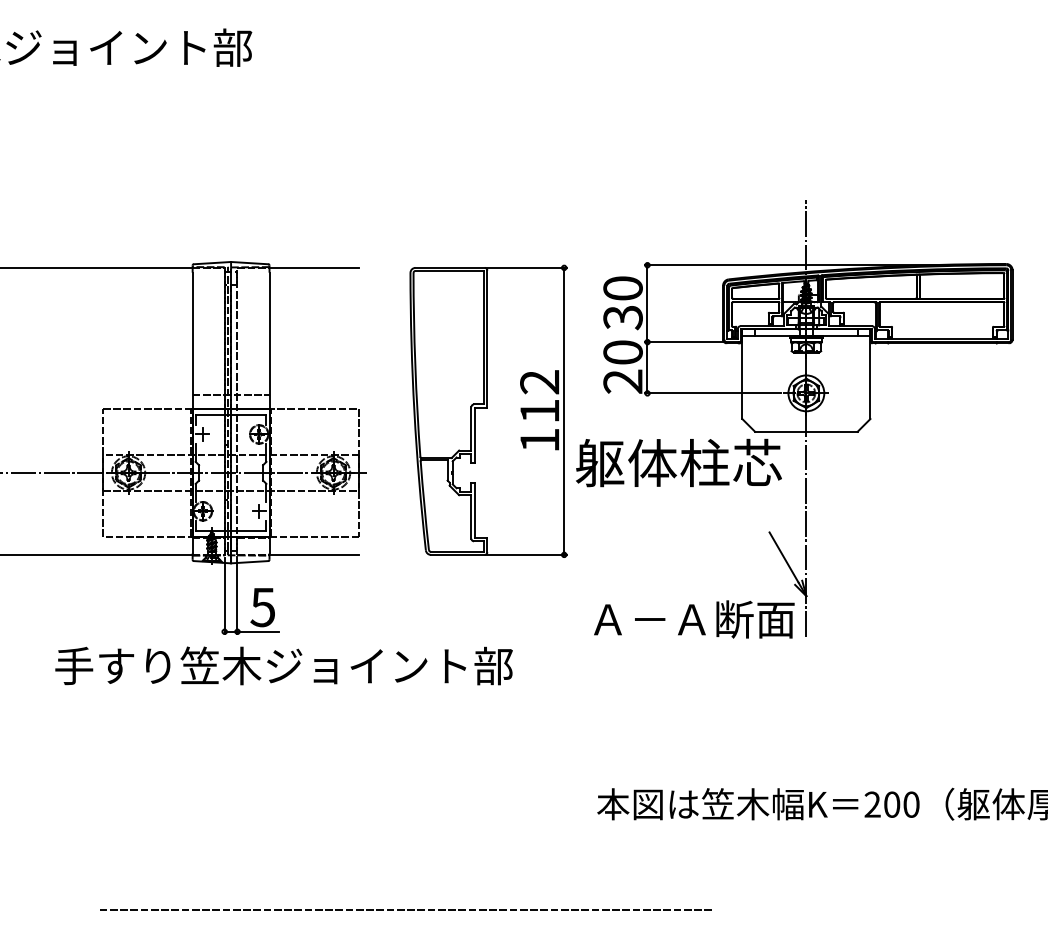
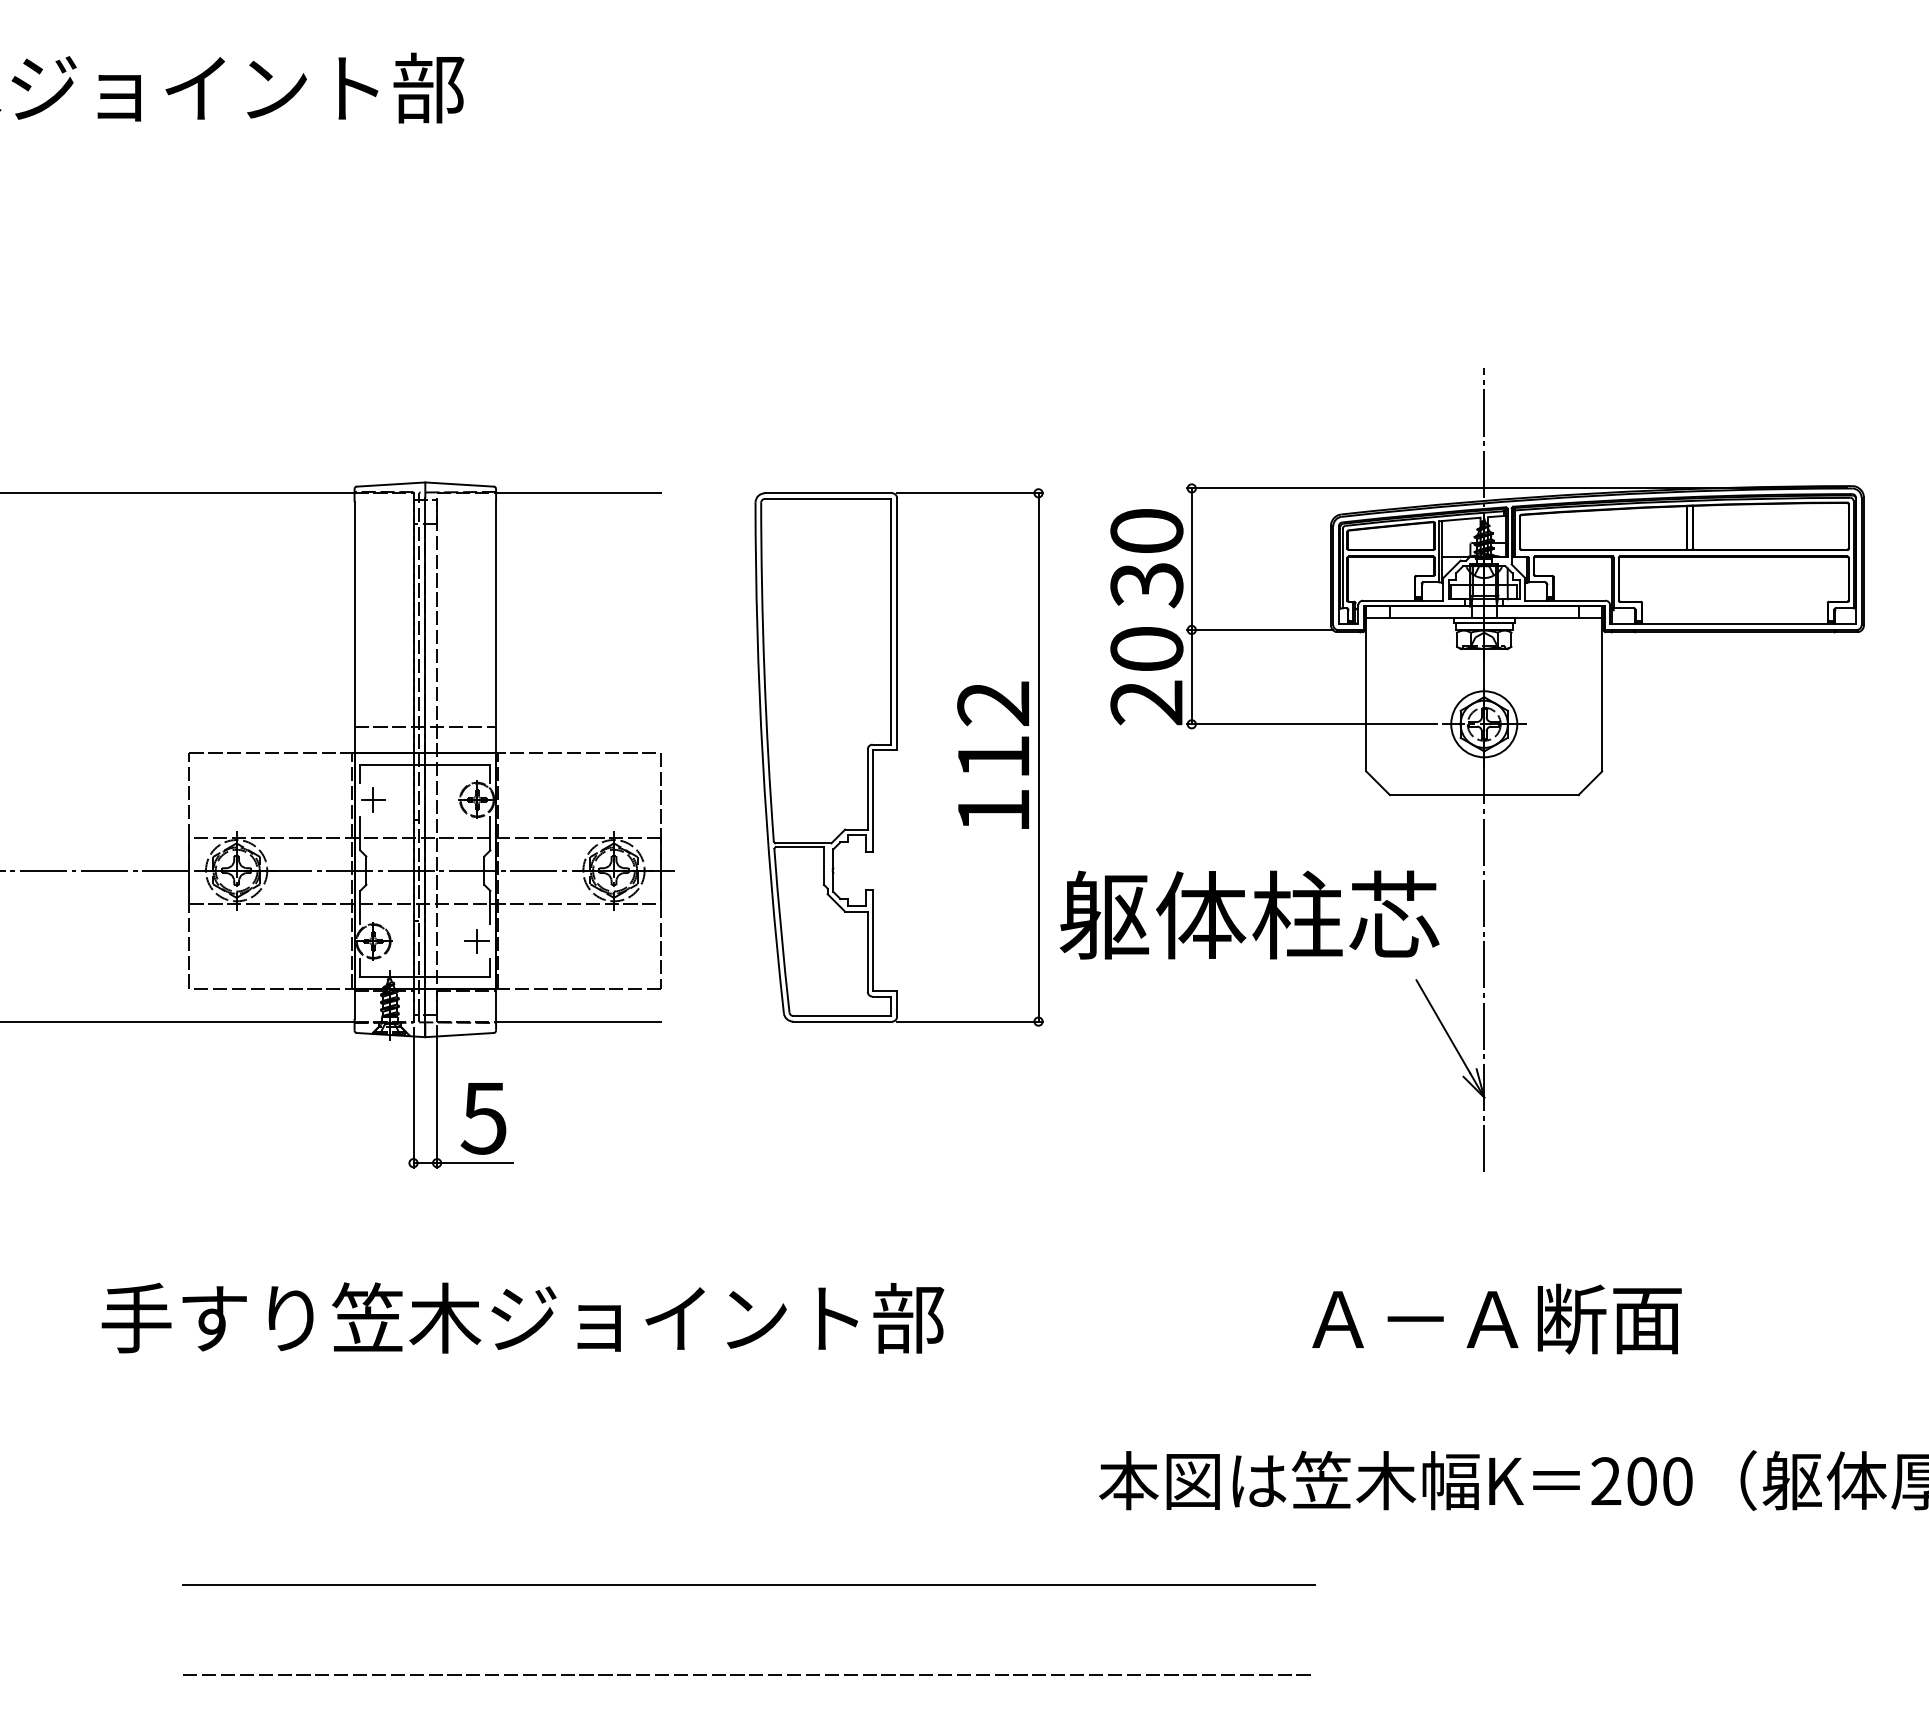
text: (678, 462) -> (1248, 914), moved
text: (694, 619) -> (1497, 1319), moved
text: (283, 665) -> (521, 1317), moved
line: (406, 861) -> (748, 1585), added

